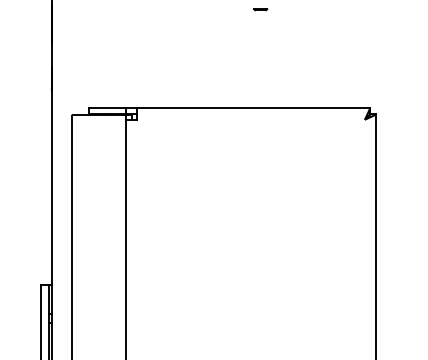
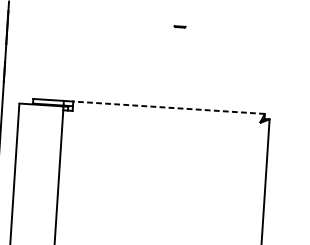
line: (253, 108) -> (168, 107), solid -> dashed

